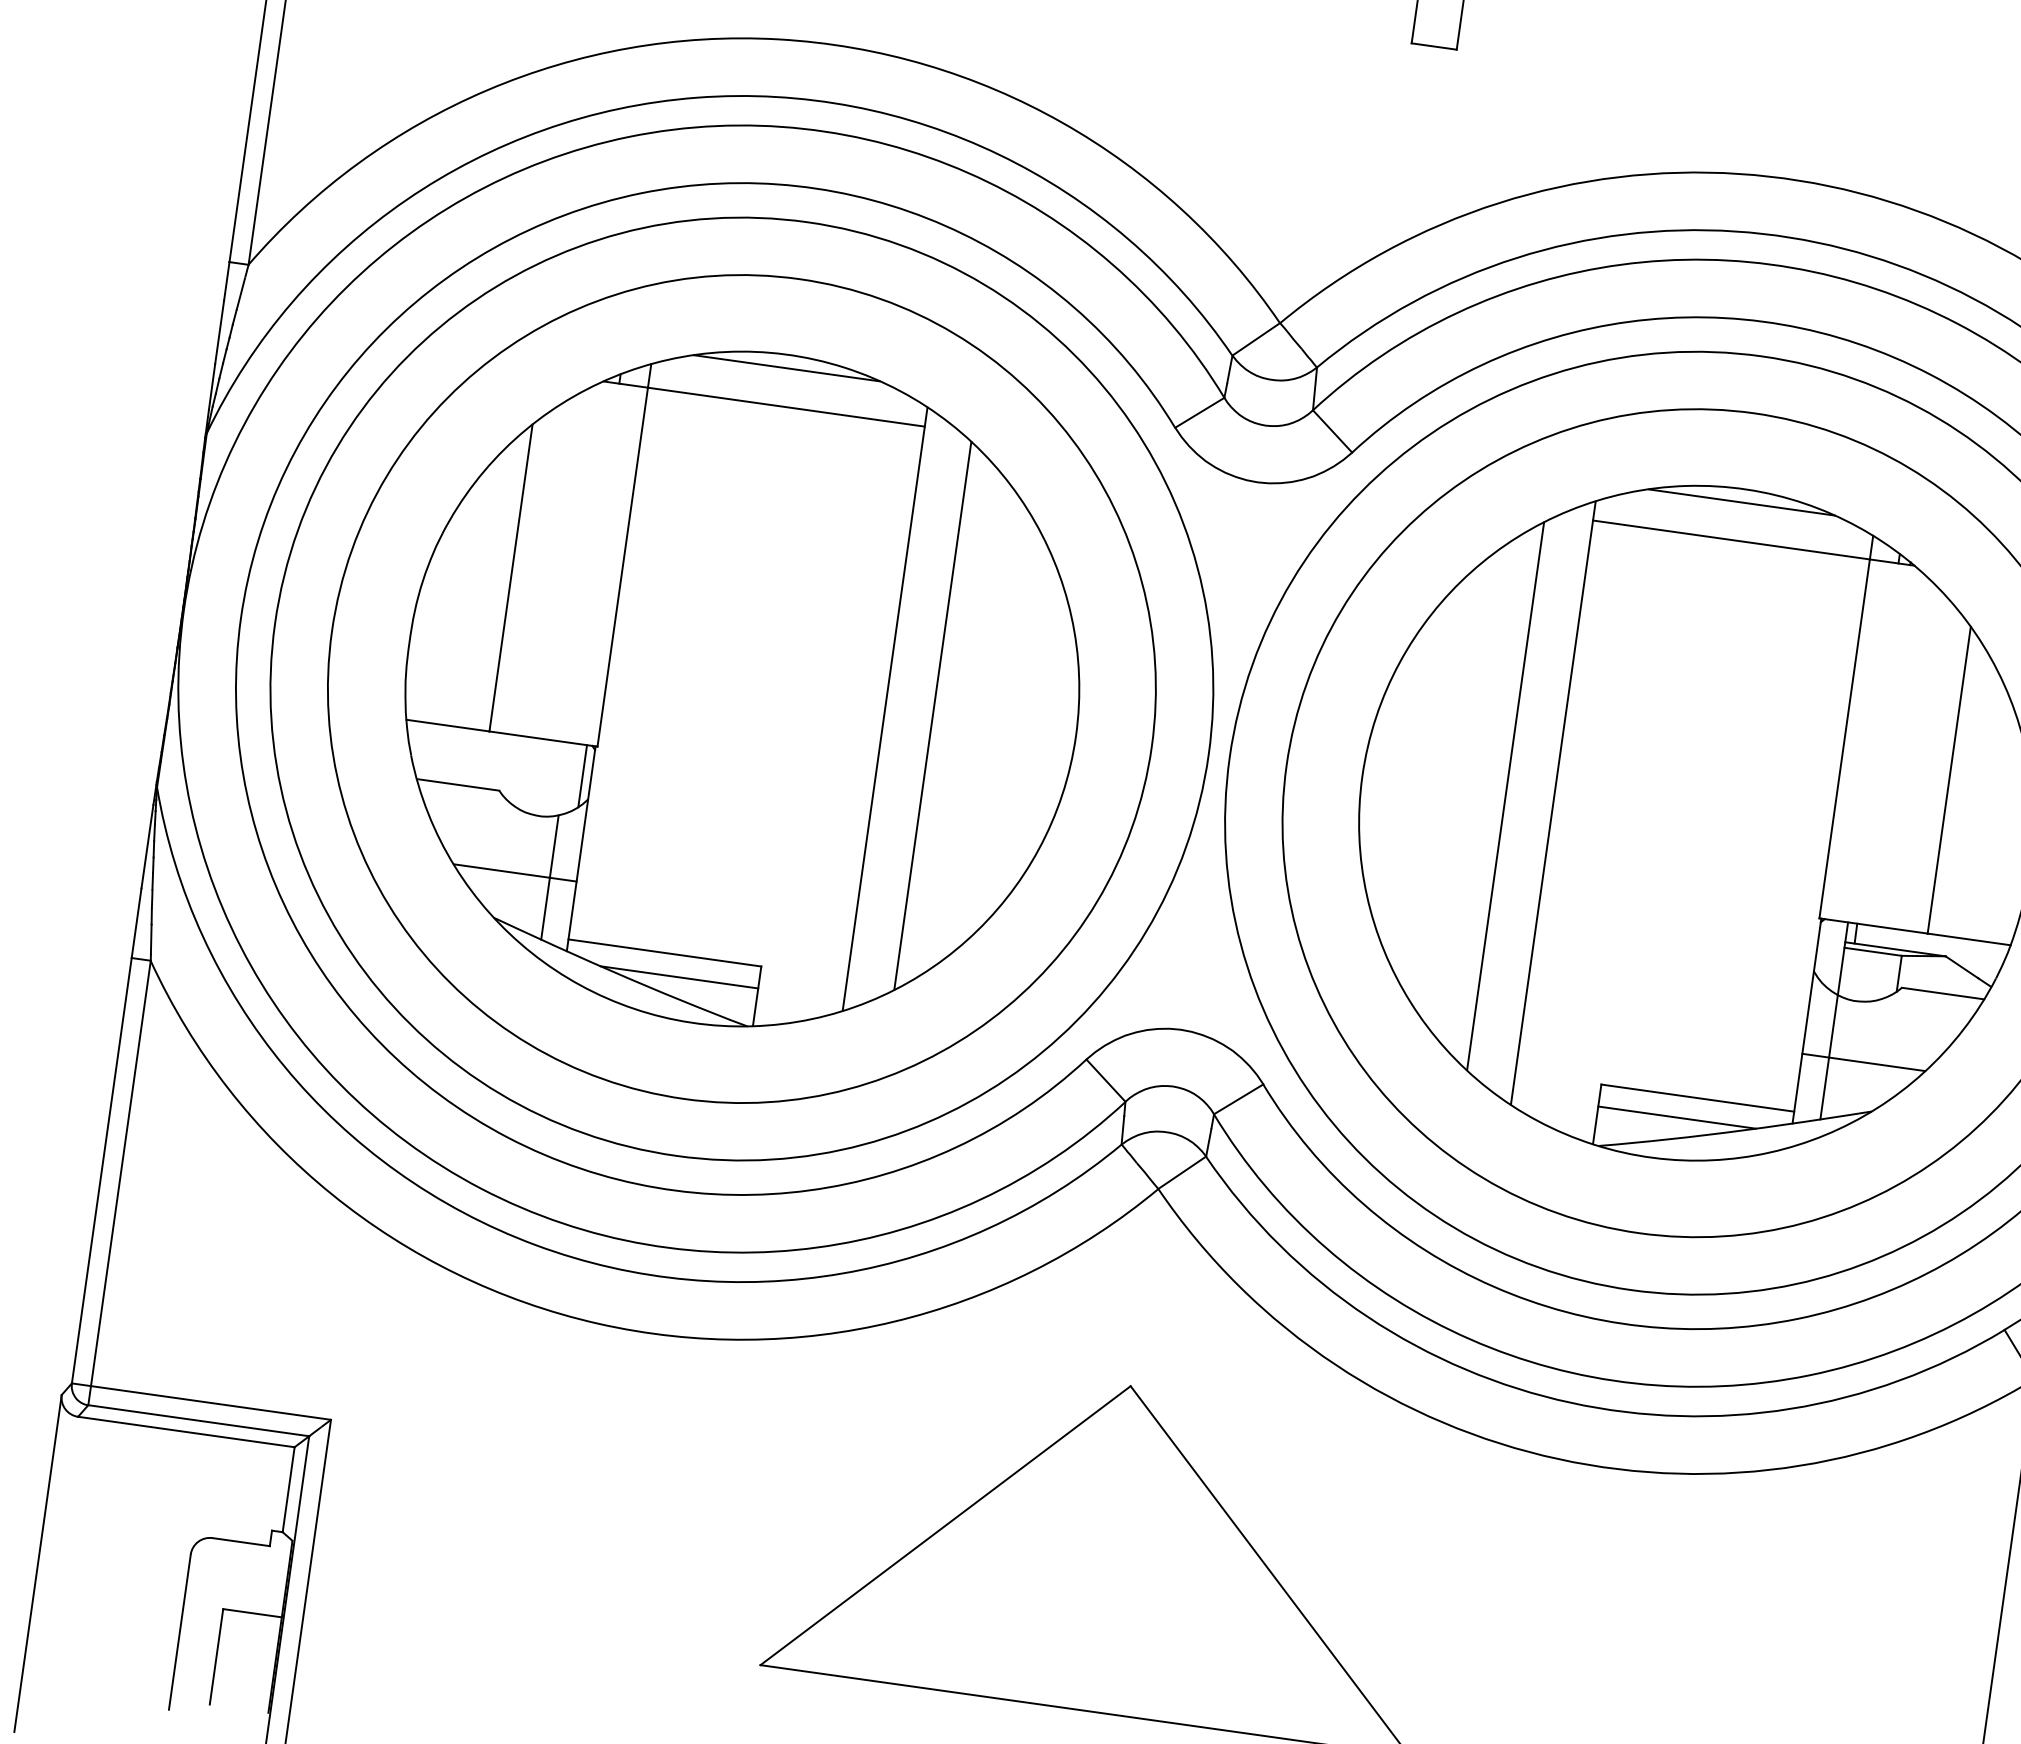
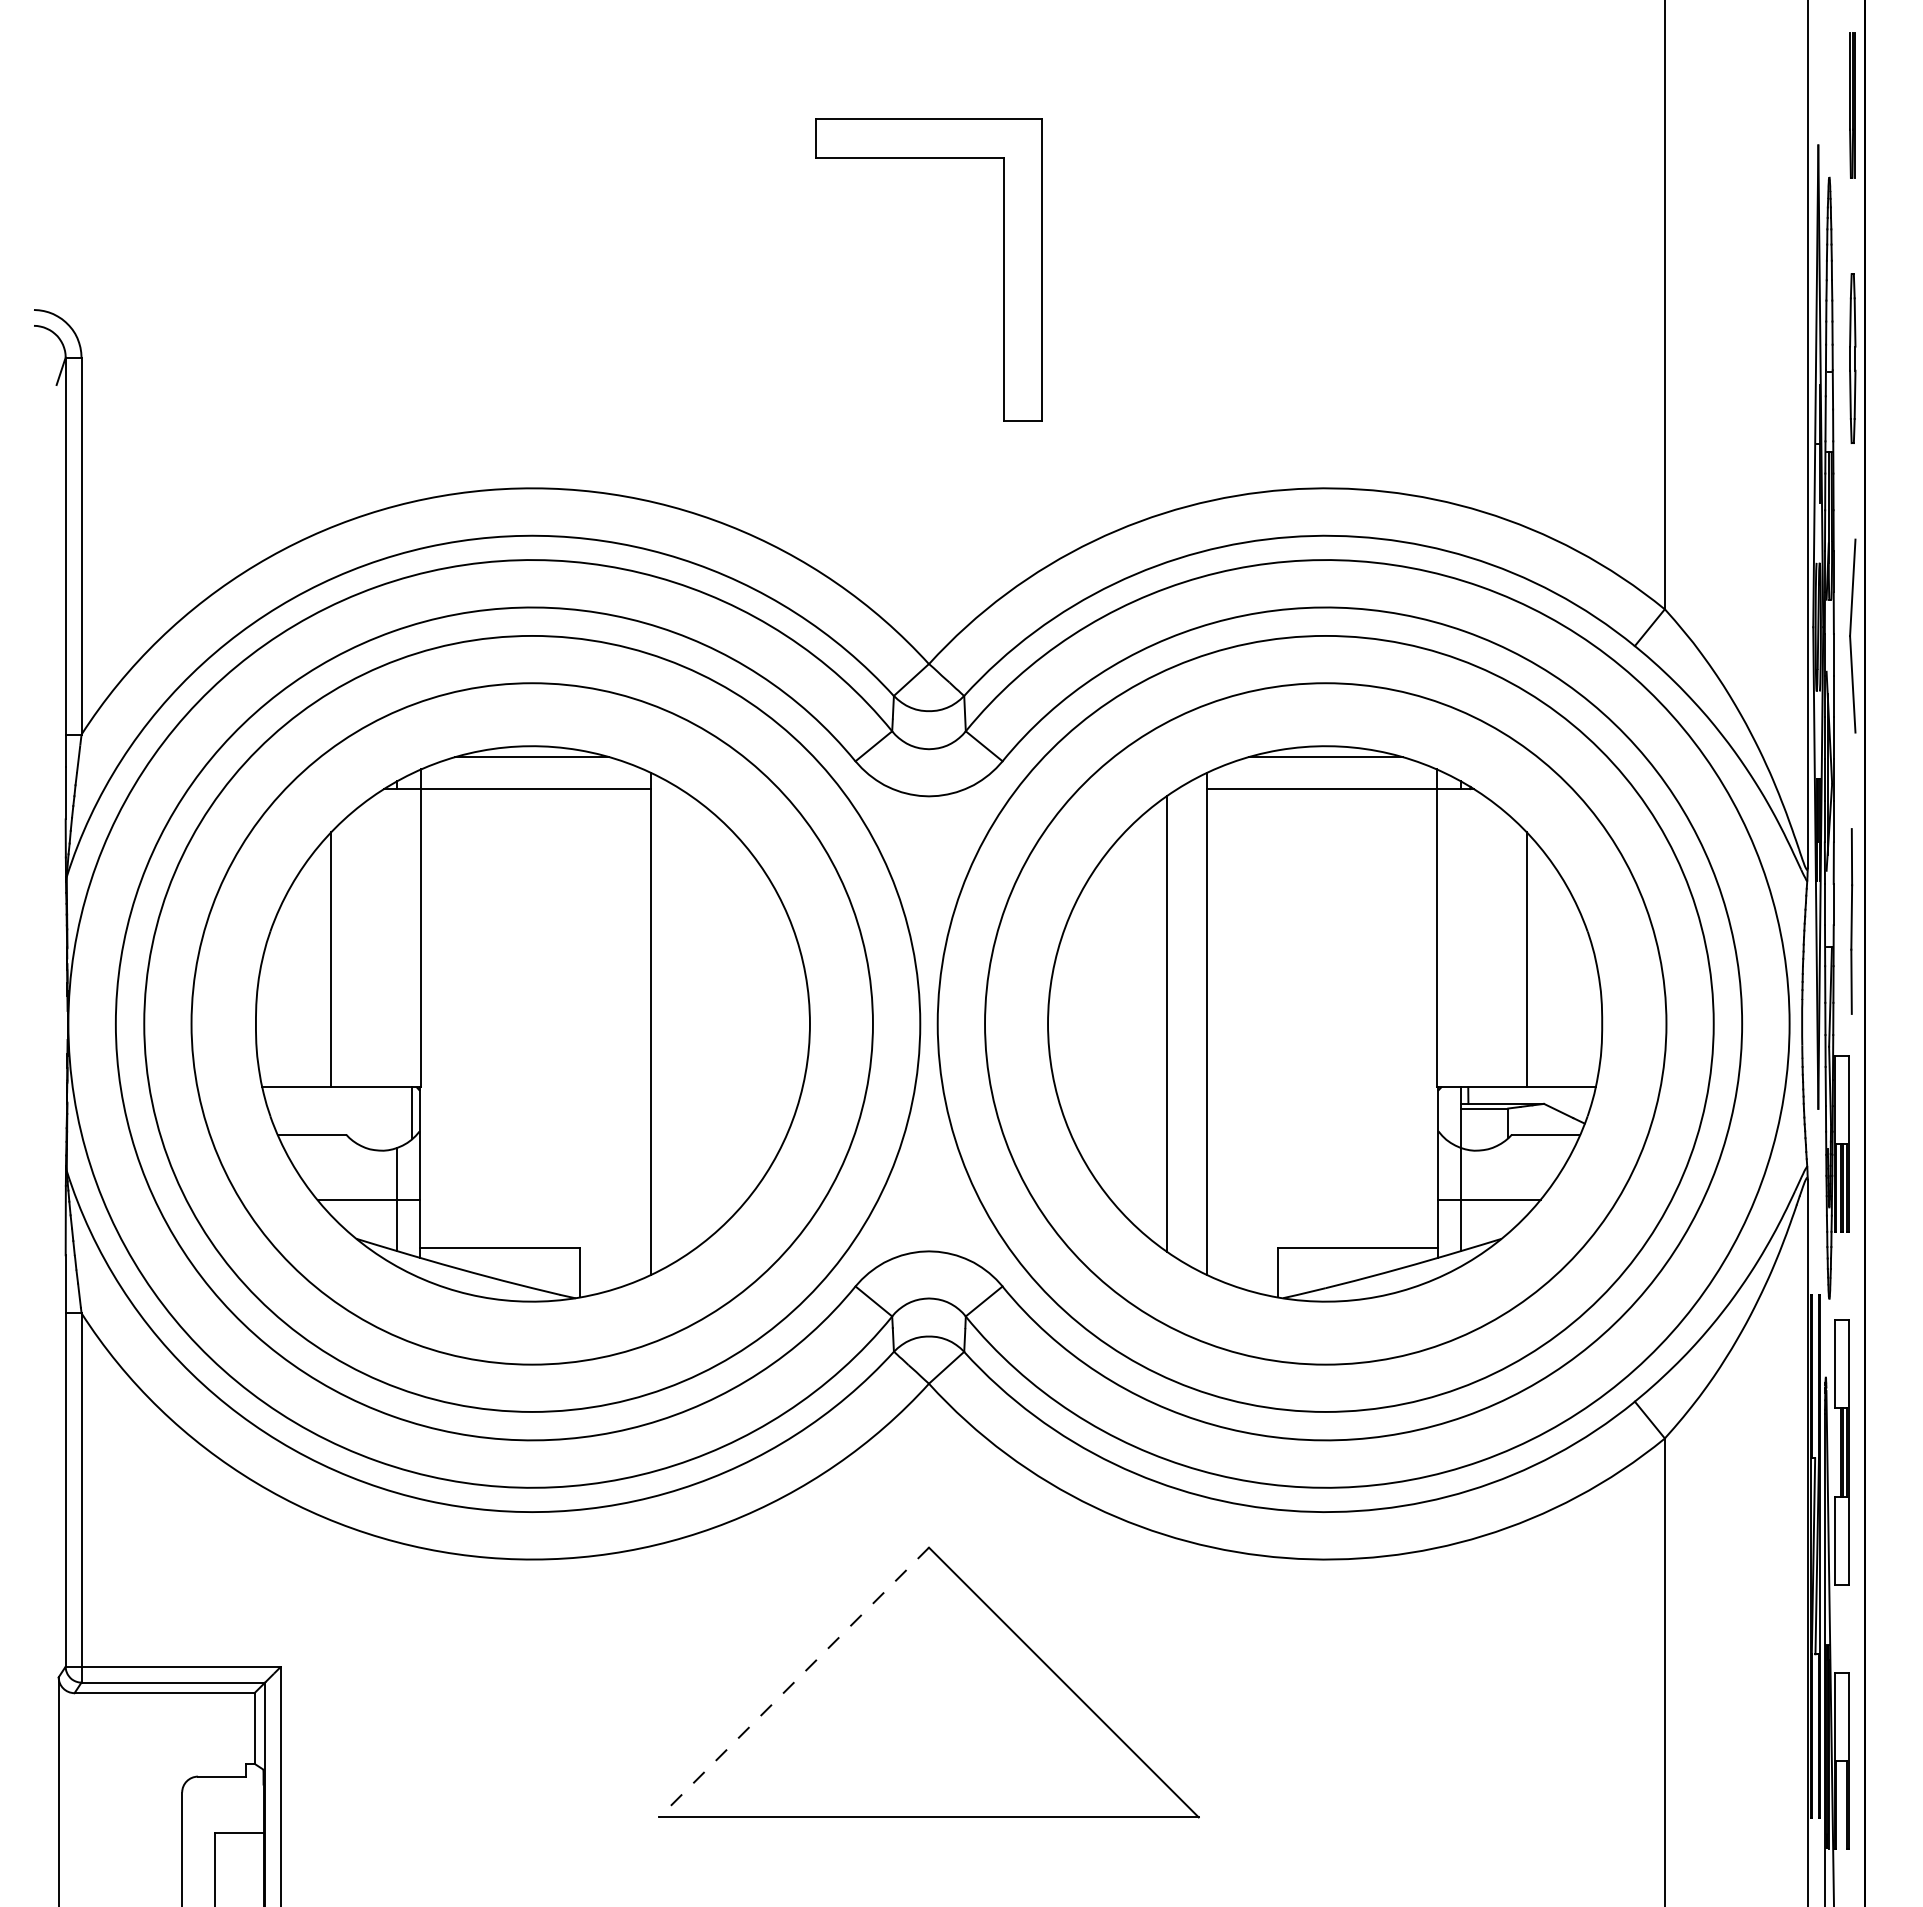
line: (932, 715) -> (690, 1023), removed
line: (678, 977) -> (513, 1266), removed
line: (1676, 1118) -> (1343, 1266), removed
line: (946, 1525) -> (794, 1682), solid -> dashed

